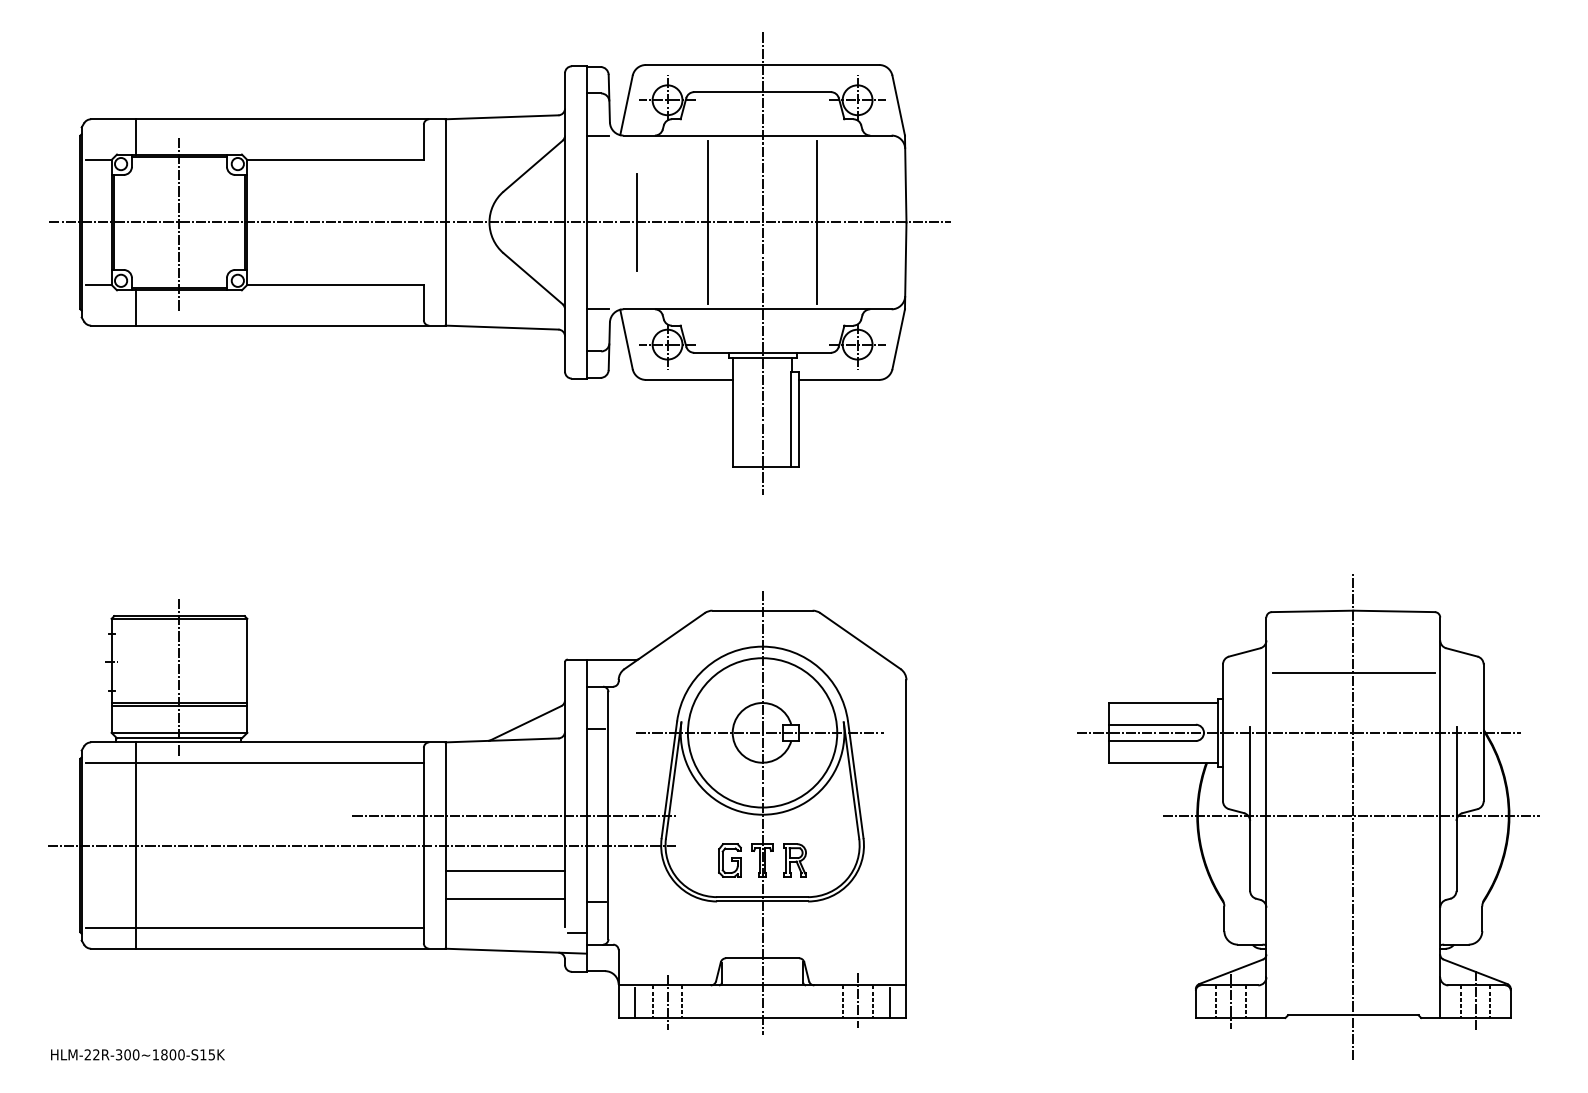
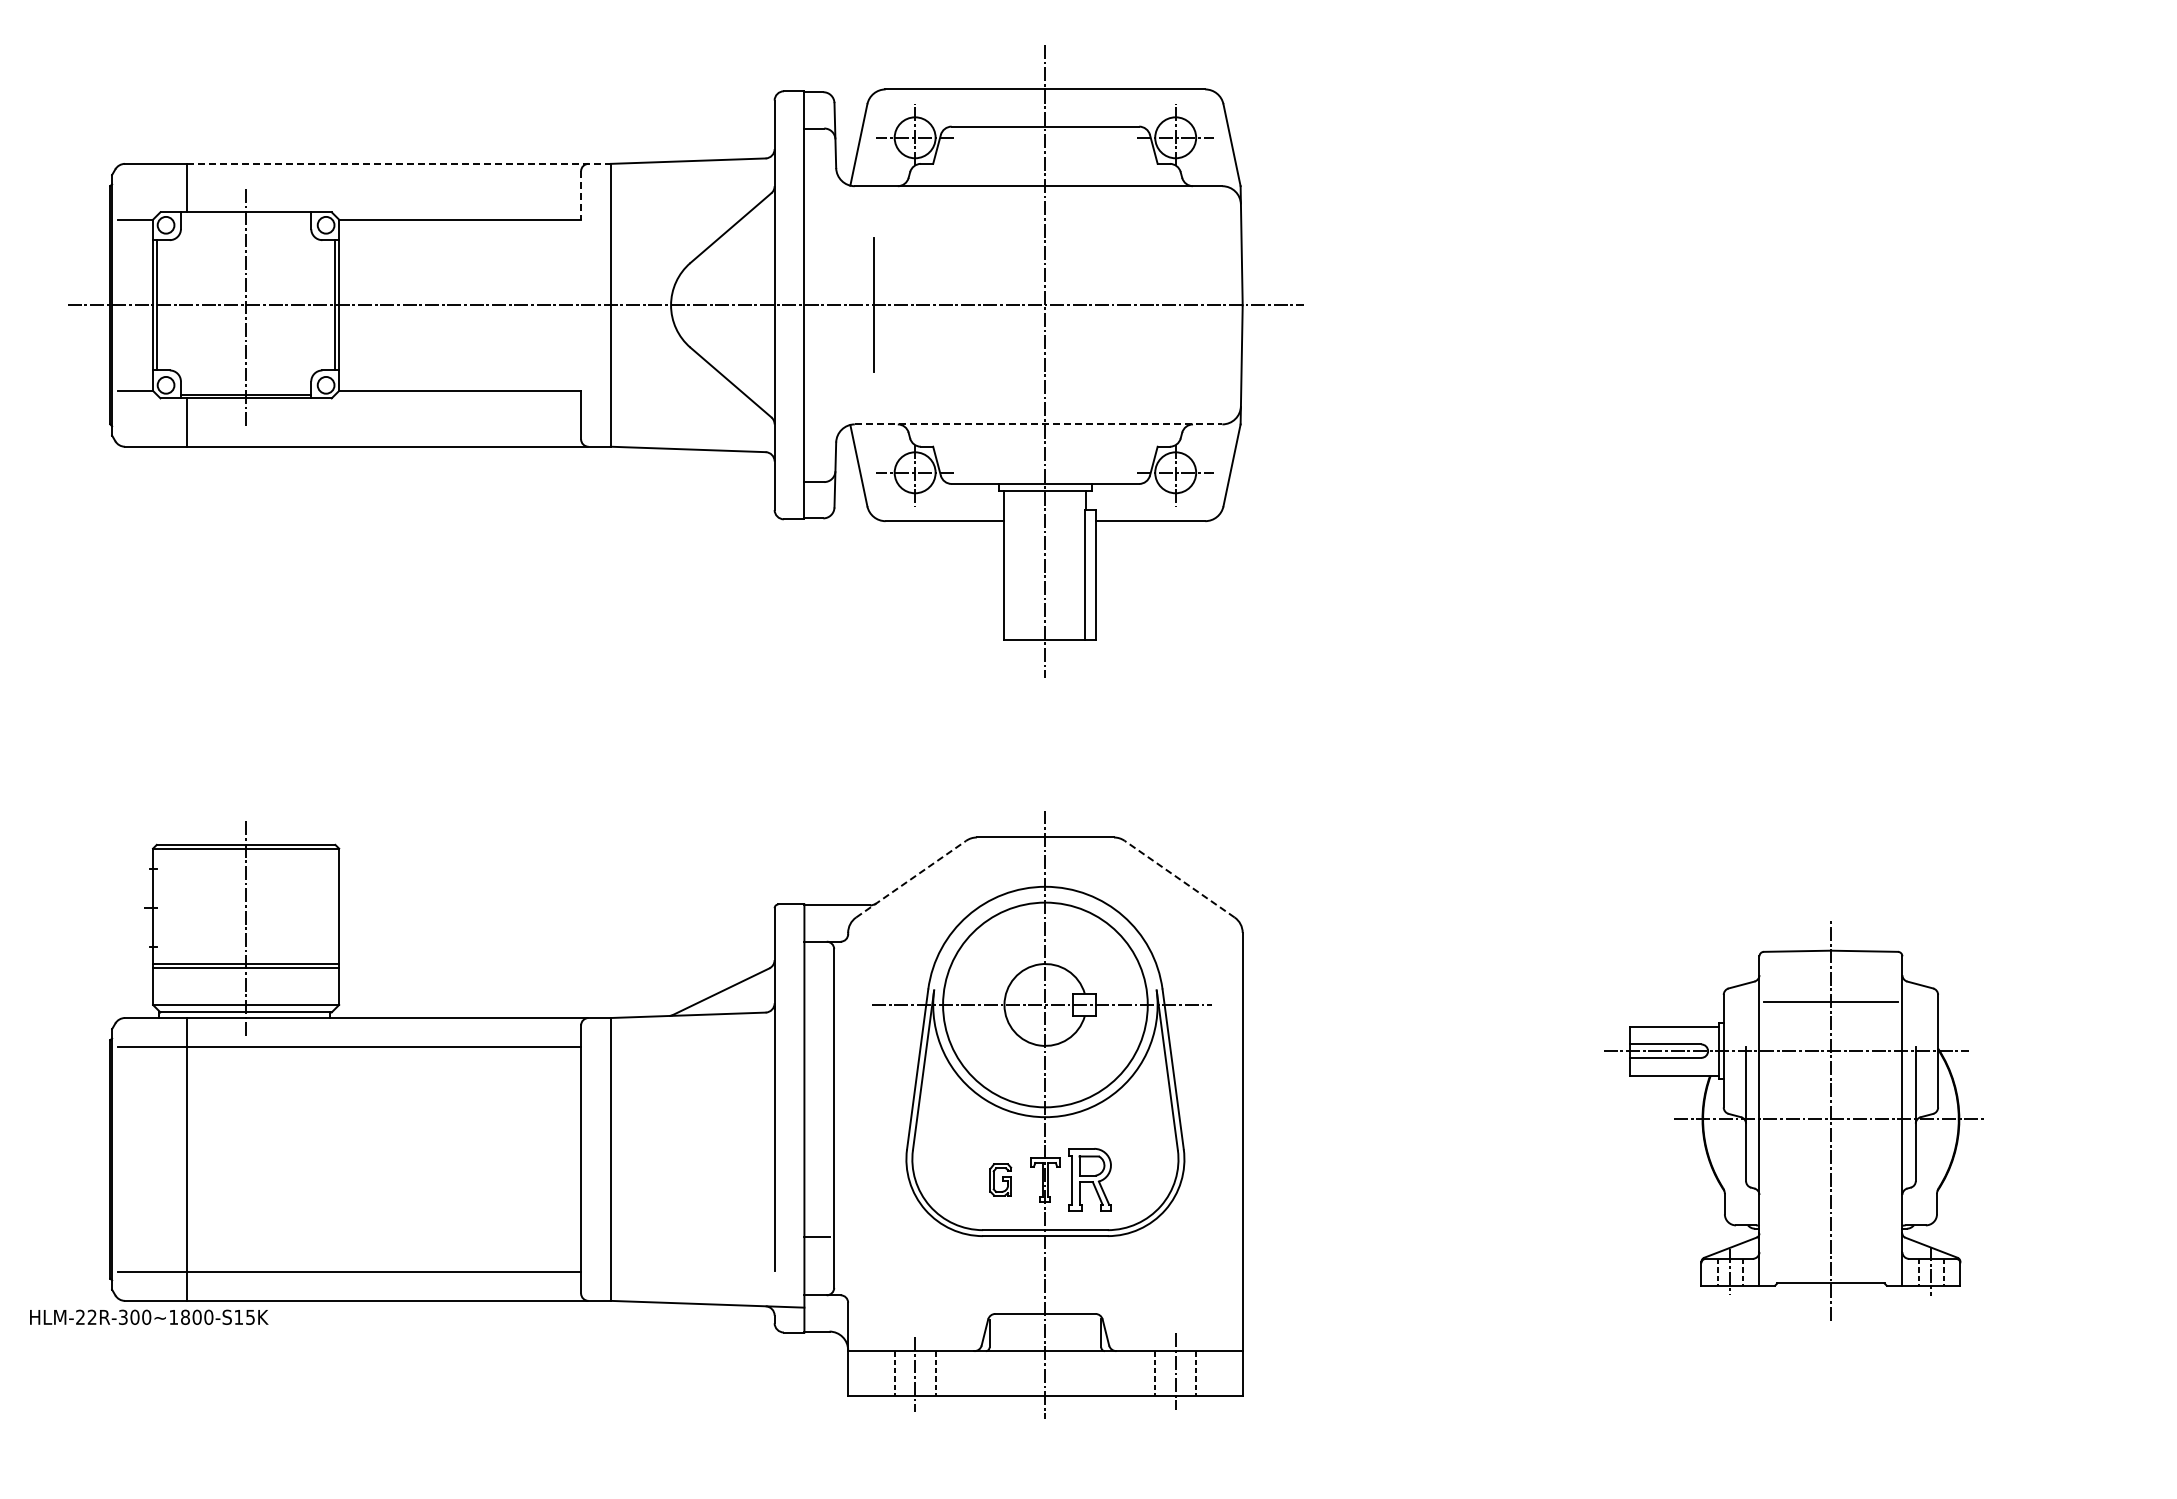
line: (291, 119) -> (399, 163), solid -> dashed
line: (597, 135) -> (819, 186), removed
line: (424, 143) -> (581, 196), solid -> dashed
line: (179, 156) -> (245, 215), removed
line: (707, 221) -> (970, 304), removed
line: (816, 221) -> (1119, 304), removed
line: (597, 309) -> (819, 424), removed
line: (757, 309) -> (1038, 424), solid -> dashed
line: (664, 640) -> (911, 878), solid -> dashed
line: (860, 640) -> (1179, 878), solid -> dashed
line: (596, 728) -> (817, 999), removed
line: (513, 815) -> (704, 1118), removed
part: (1309, 817) -> (1794, 1120), size x0.6
line: (361, 845) -> (495, 1159), removed
part: (729, 860) -> (1000, 1179), size x0.7
part: (794, 860) -> (1089, 1179), size x1.4
line: (505, 871) -> (692, 1194), removed
line: (505, 898) -> (692, 1232), removed
line: (577, 933) -> (791, 1279), removed
line: (634, 1003) -> (870, 1375), removed
line: (890, 1003) -> (1220, 1375), removed
text: (138, 1054) -> (149, 1316), moved

